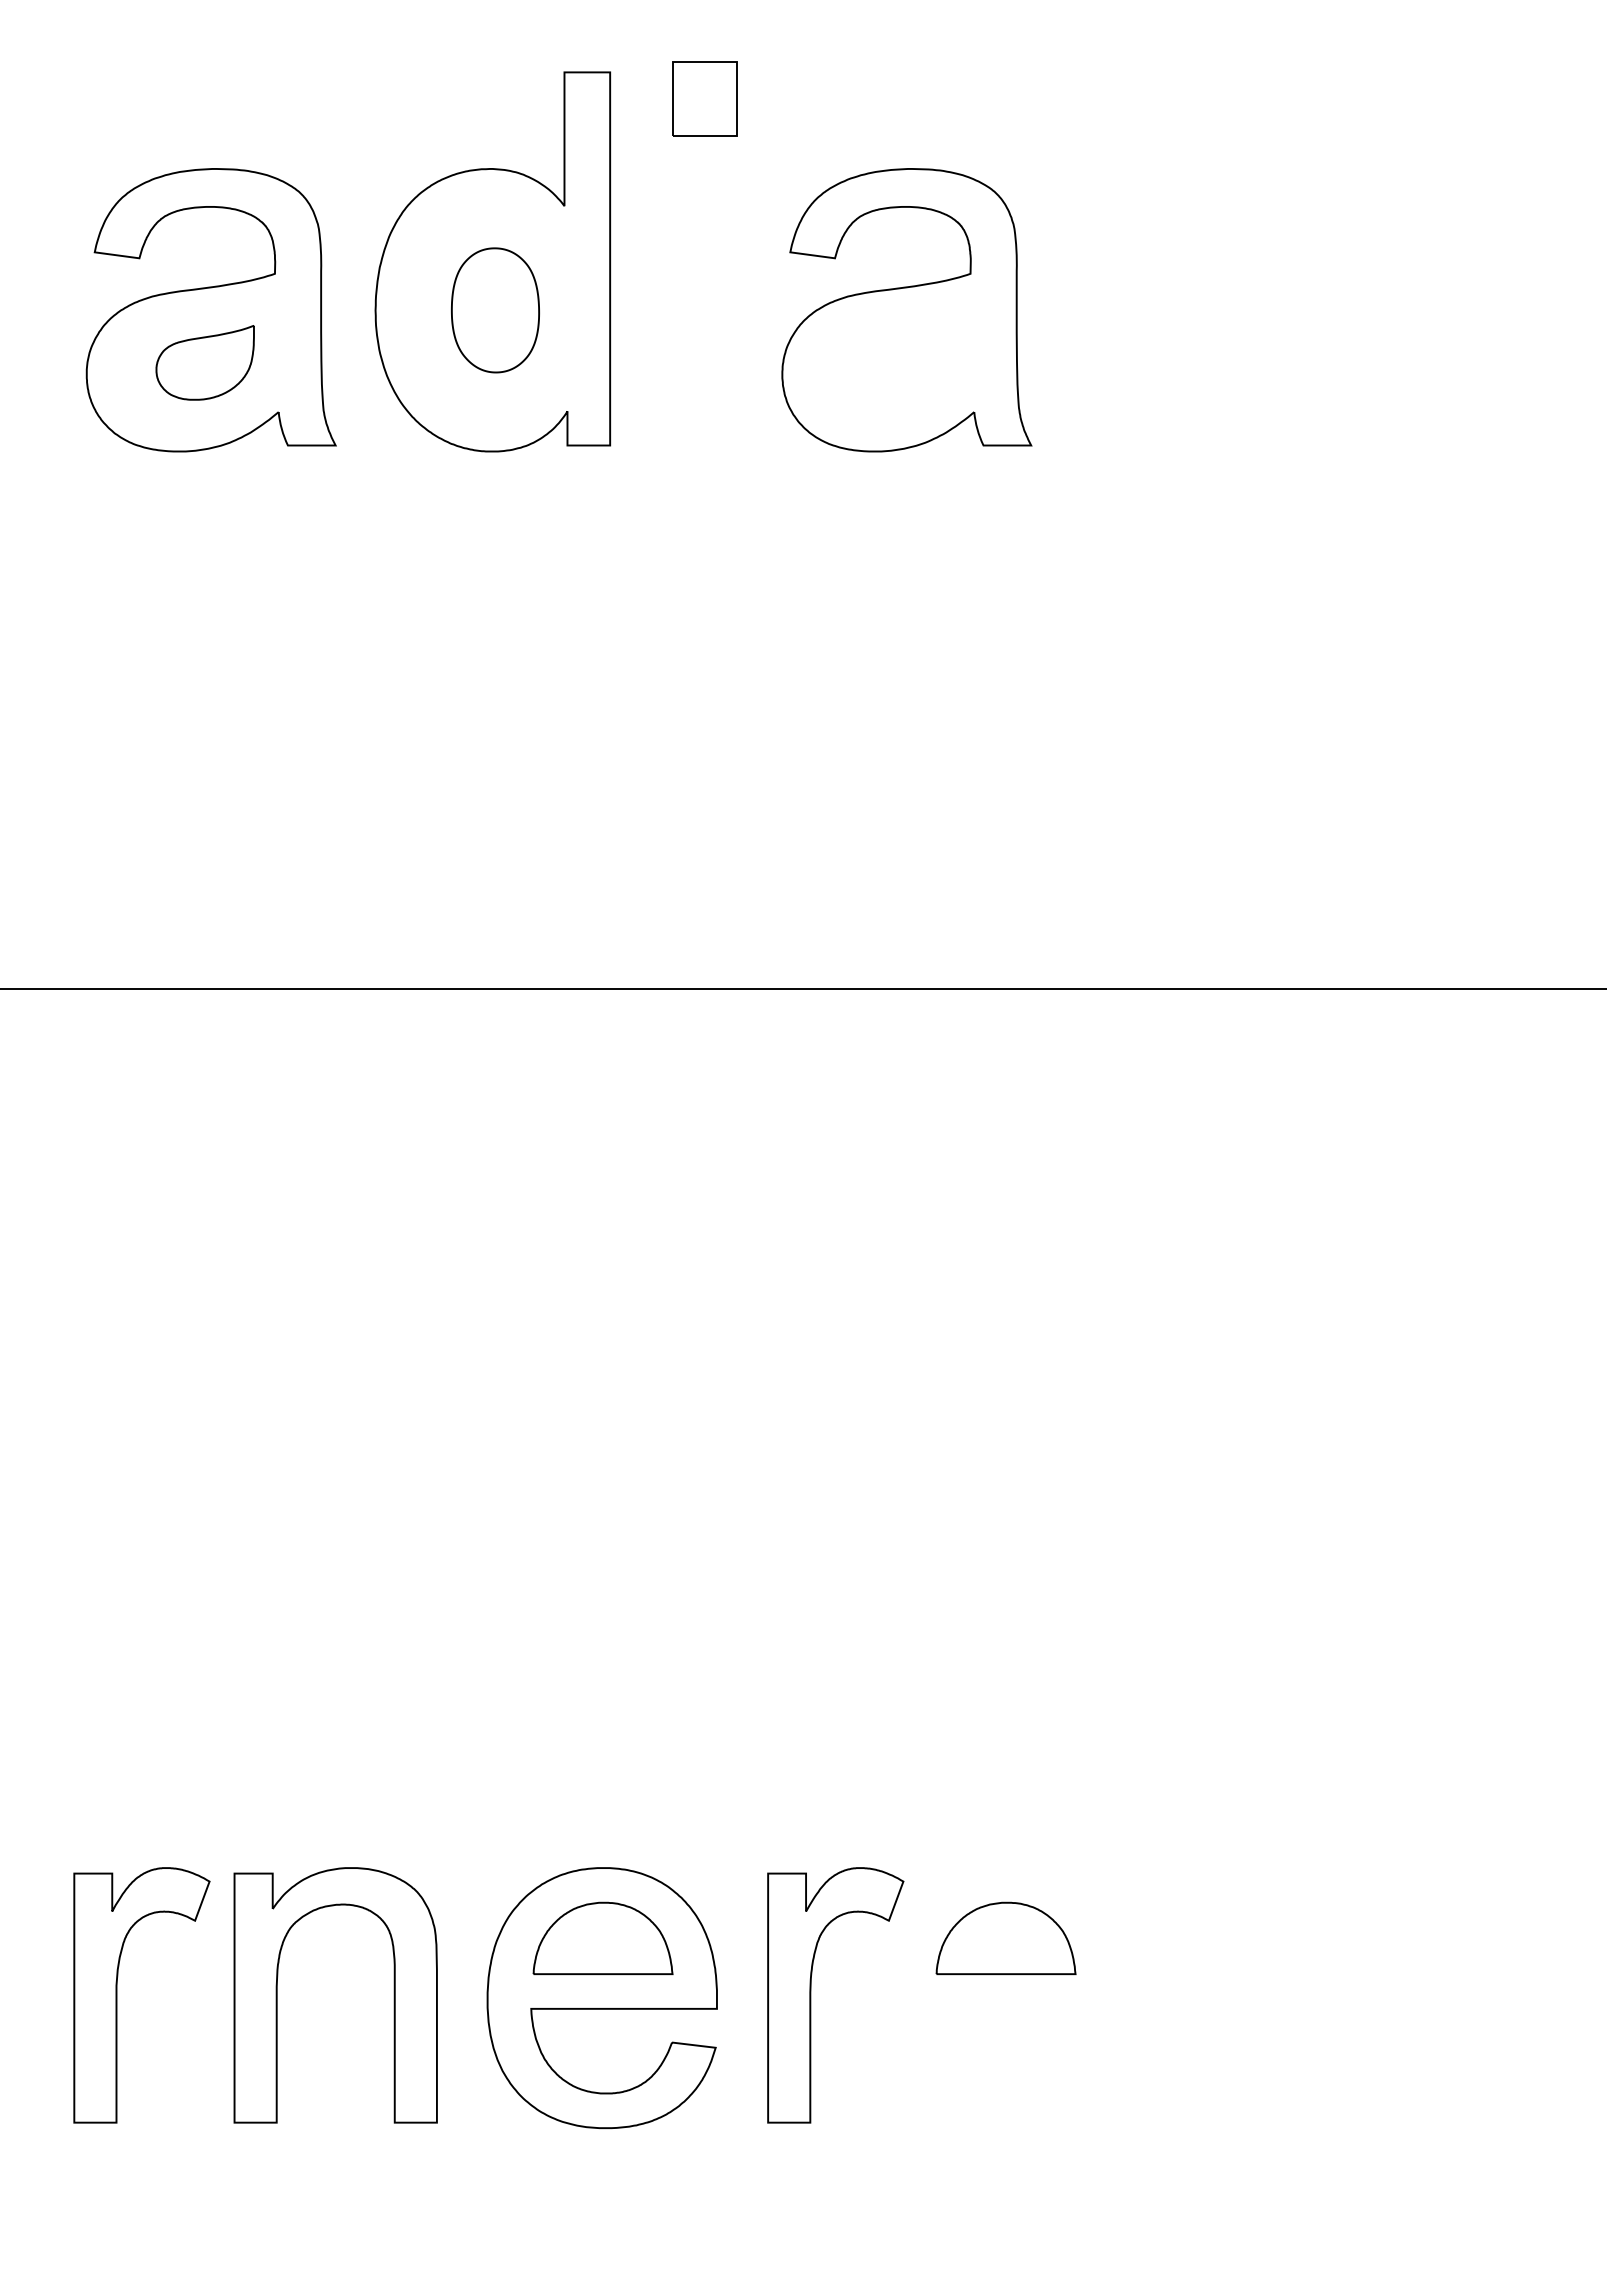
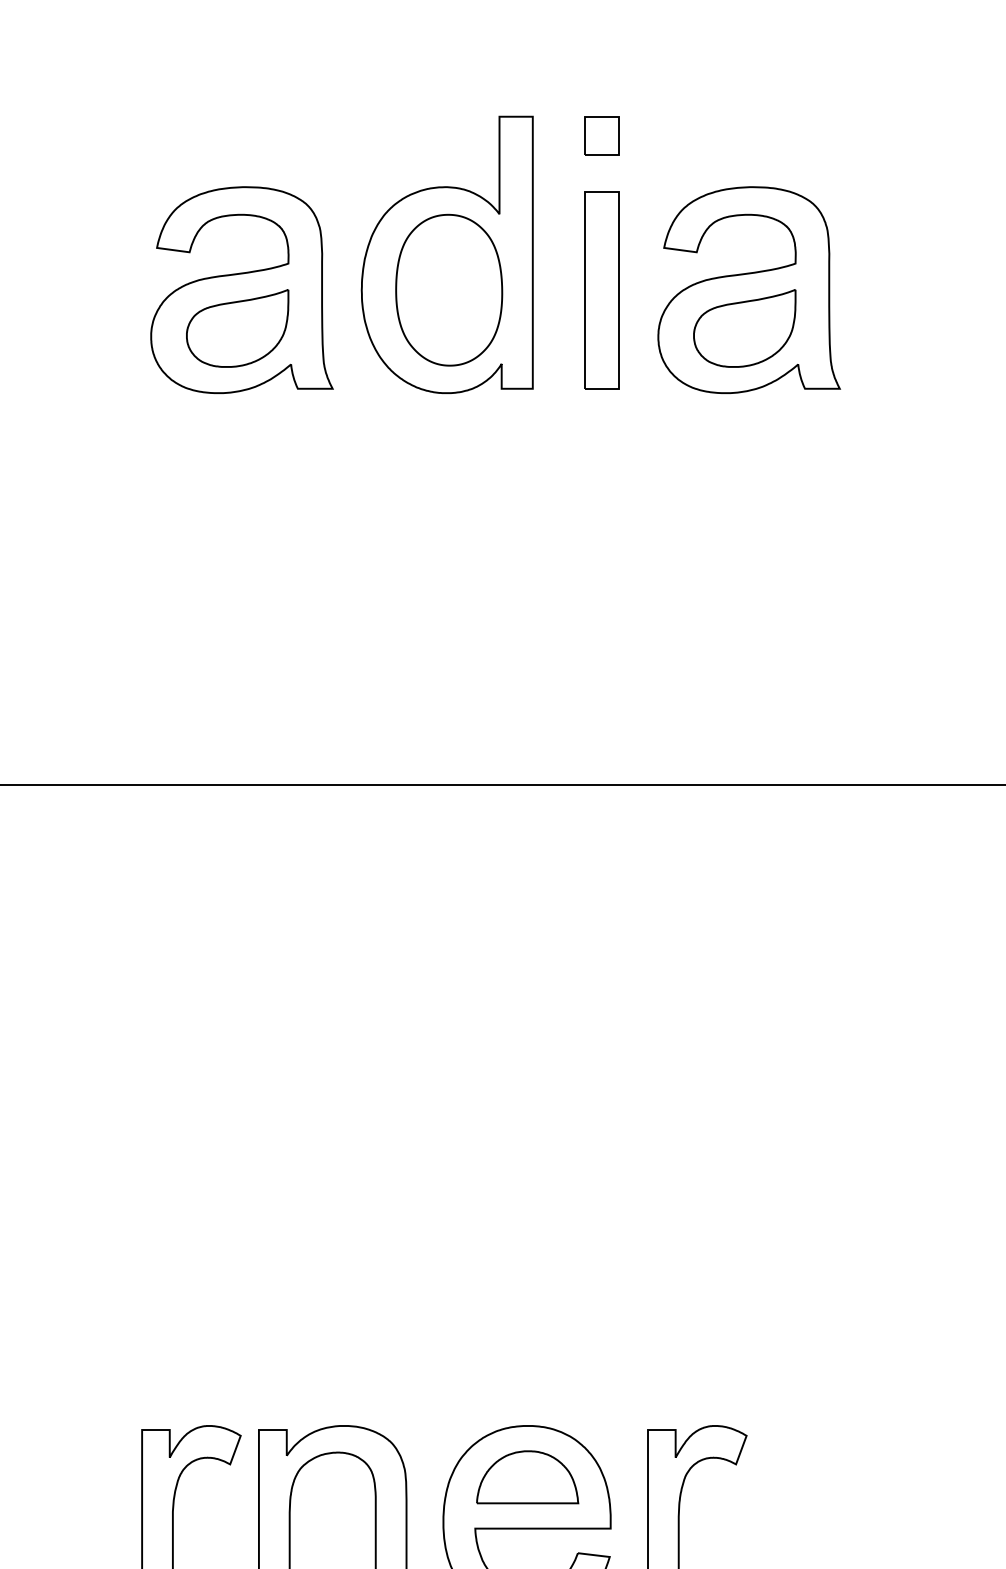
part: (704, 98) -> (601, 135), size x0.71
part: (495, 310) -> (449, 290), size x1.67
part: (704, 310) -> (601, 290), added
part: (204, 362) -> (237, 328), size x1.43
part: (900, 362) -> (744, 328), added
part: (1005, 1938) -> (821, 1477), removed

